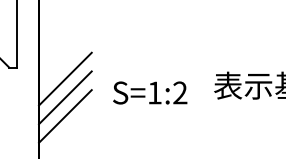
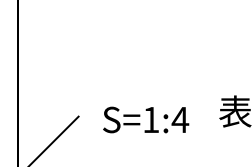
line: (65, 78) -> (48, 103), removed
text: (179, 92) -> (179, 119), S=1:2 -> S=1:4
line: (65, 97) -> (48, 125), removed

